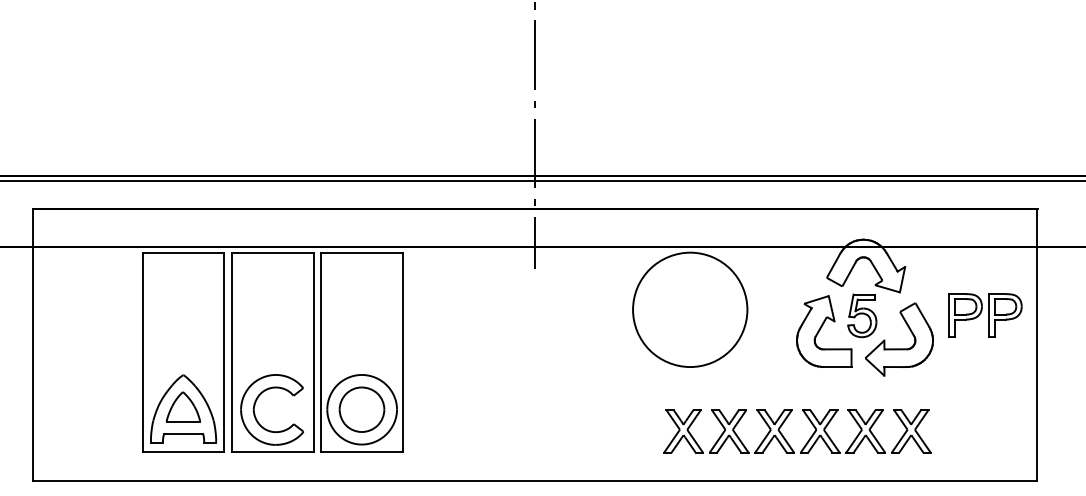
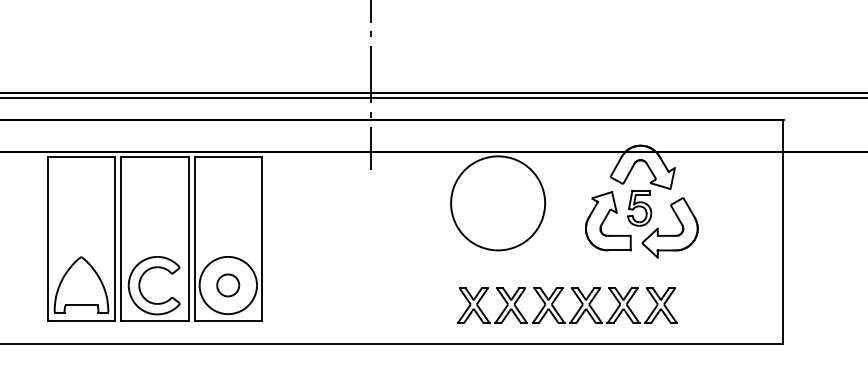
part: (985, 315) -> (740, 208), removed
part: (182, 406) -> (80, 282), removed
part: (361, 409) -> (227, 285), size x0.6
part: (786, 439) -> (558, 312), moved

